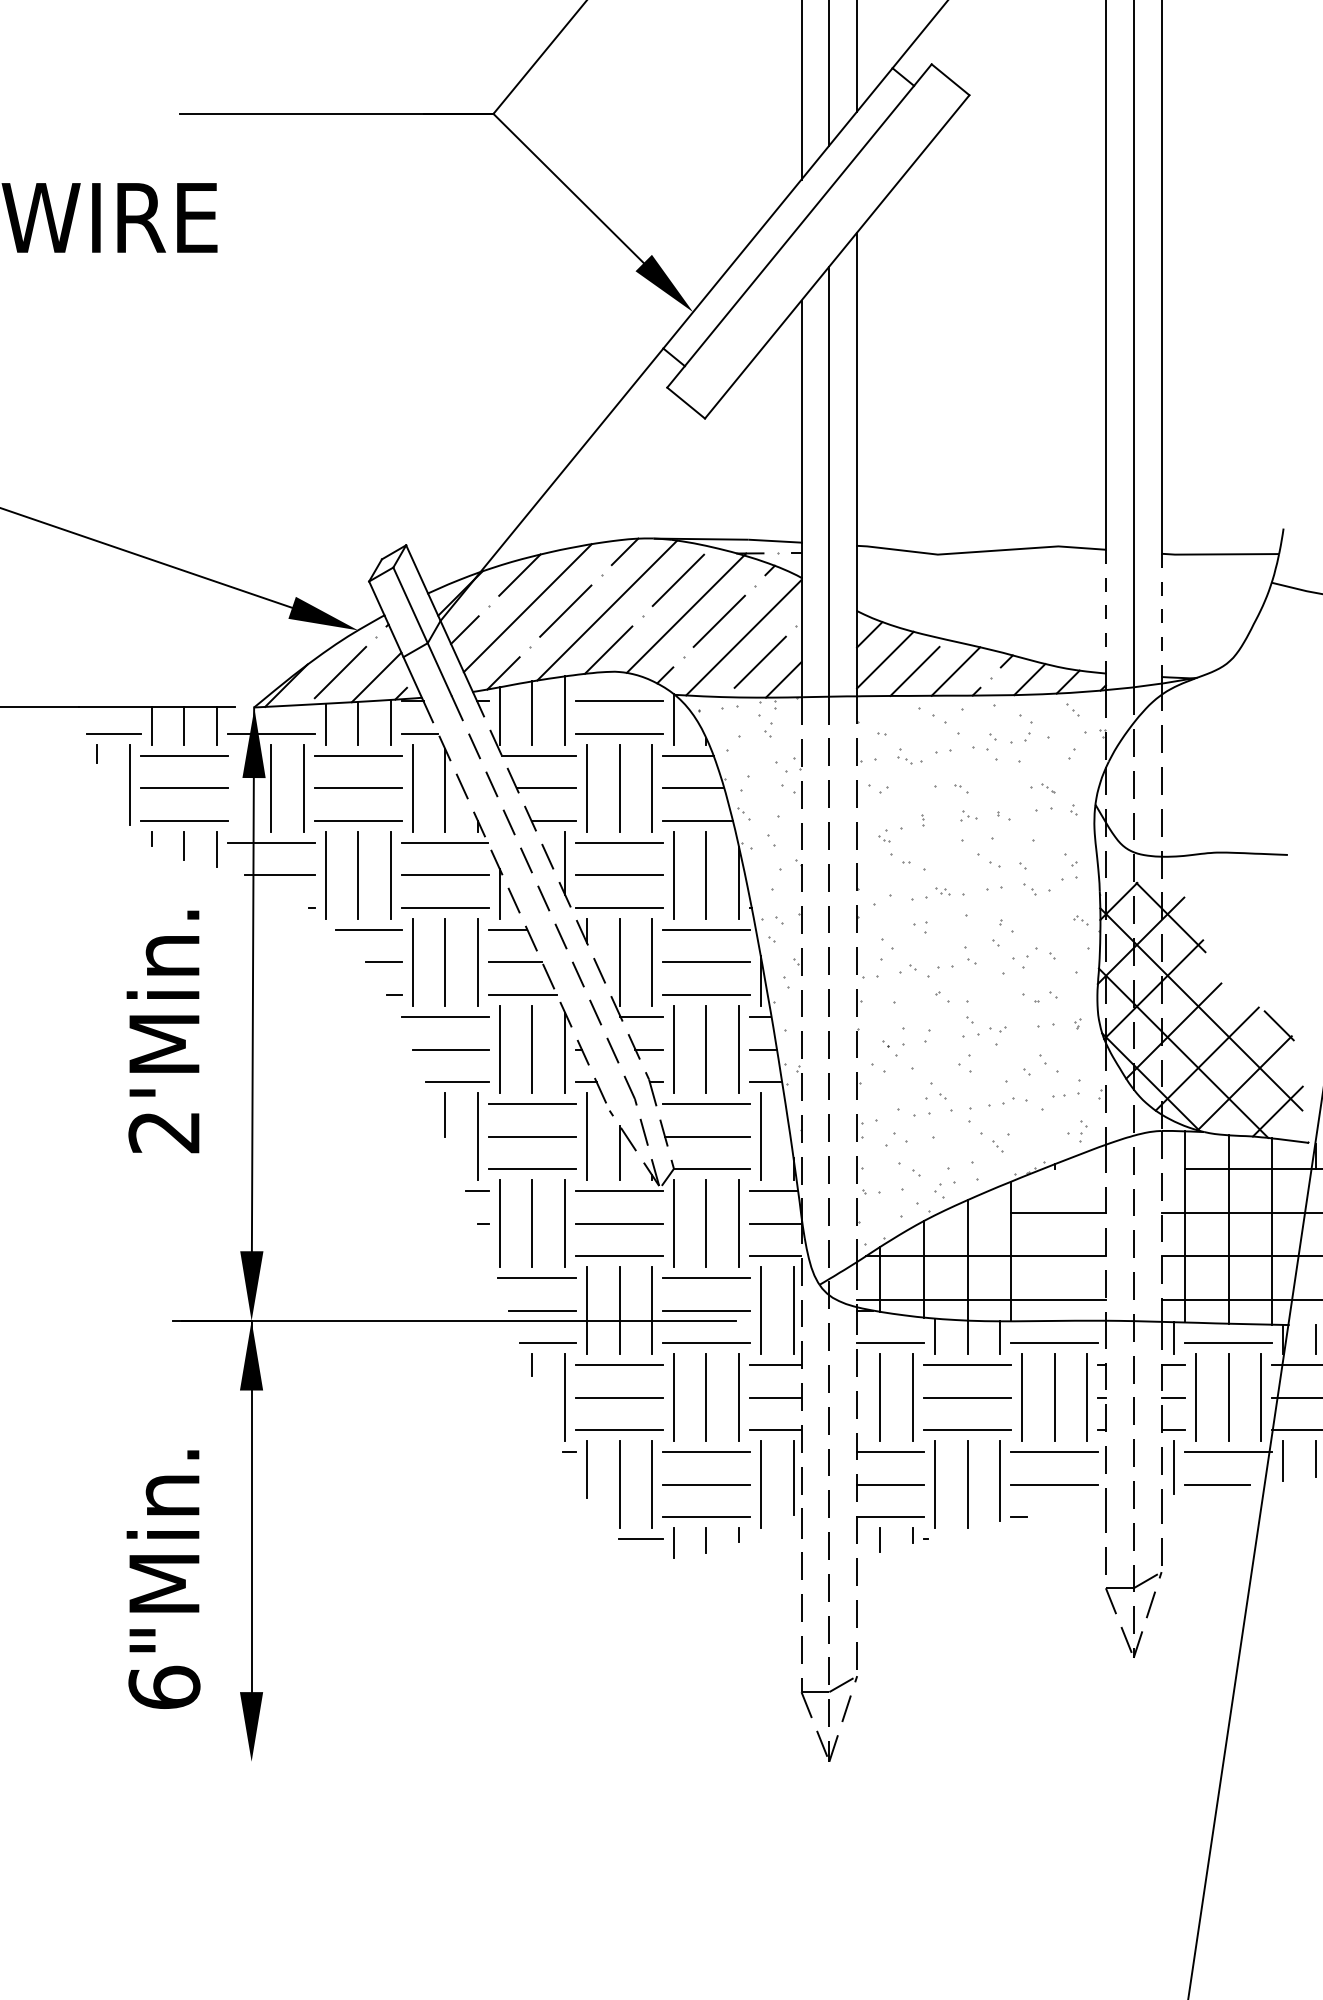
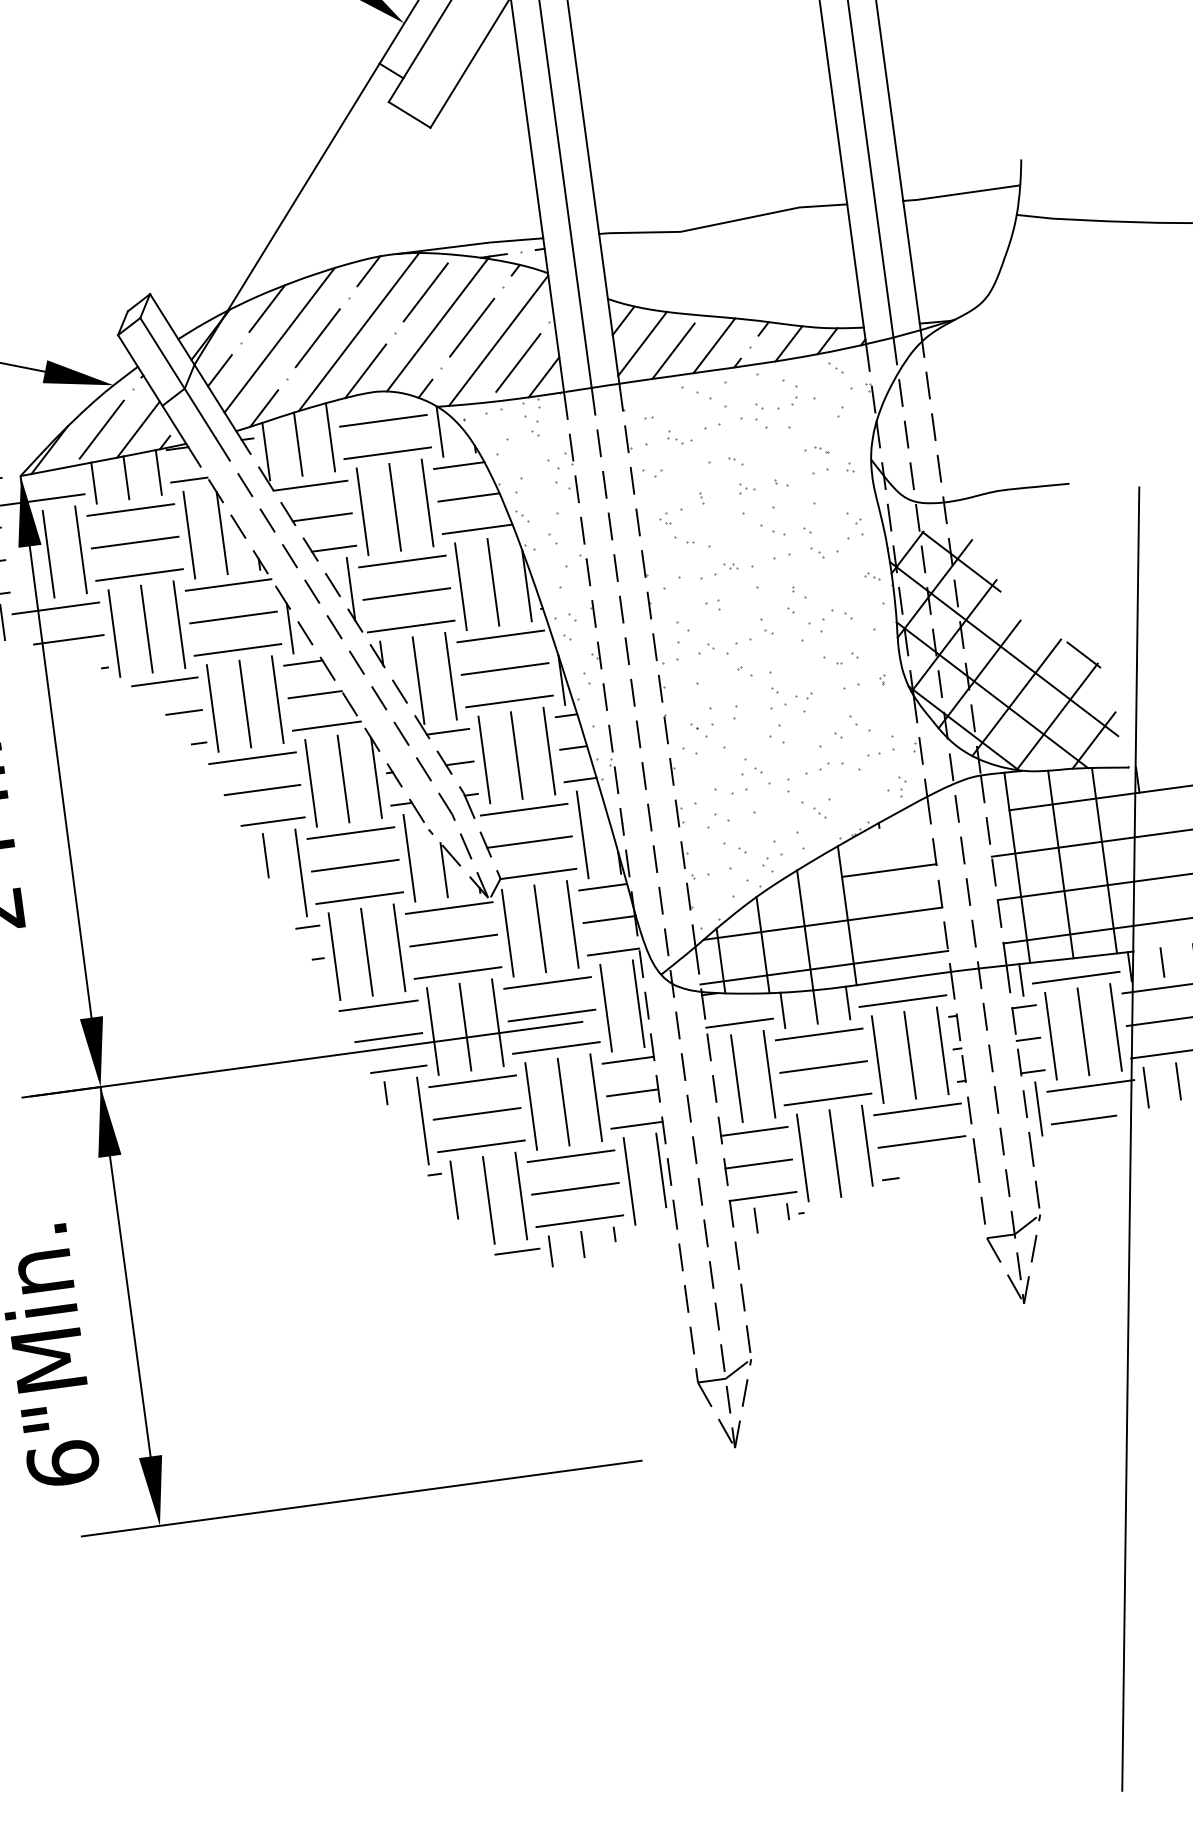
line: (1105, 611) -> (855, 265), dashed -> solid
line: (1161, 615) -> (911, 262), dashed -> solid
line: (454, 1761) -> (361, 1498), added

